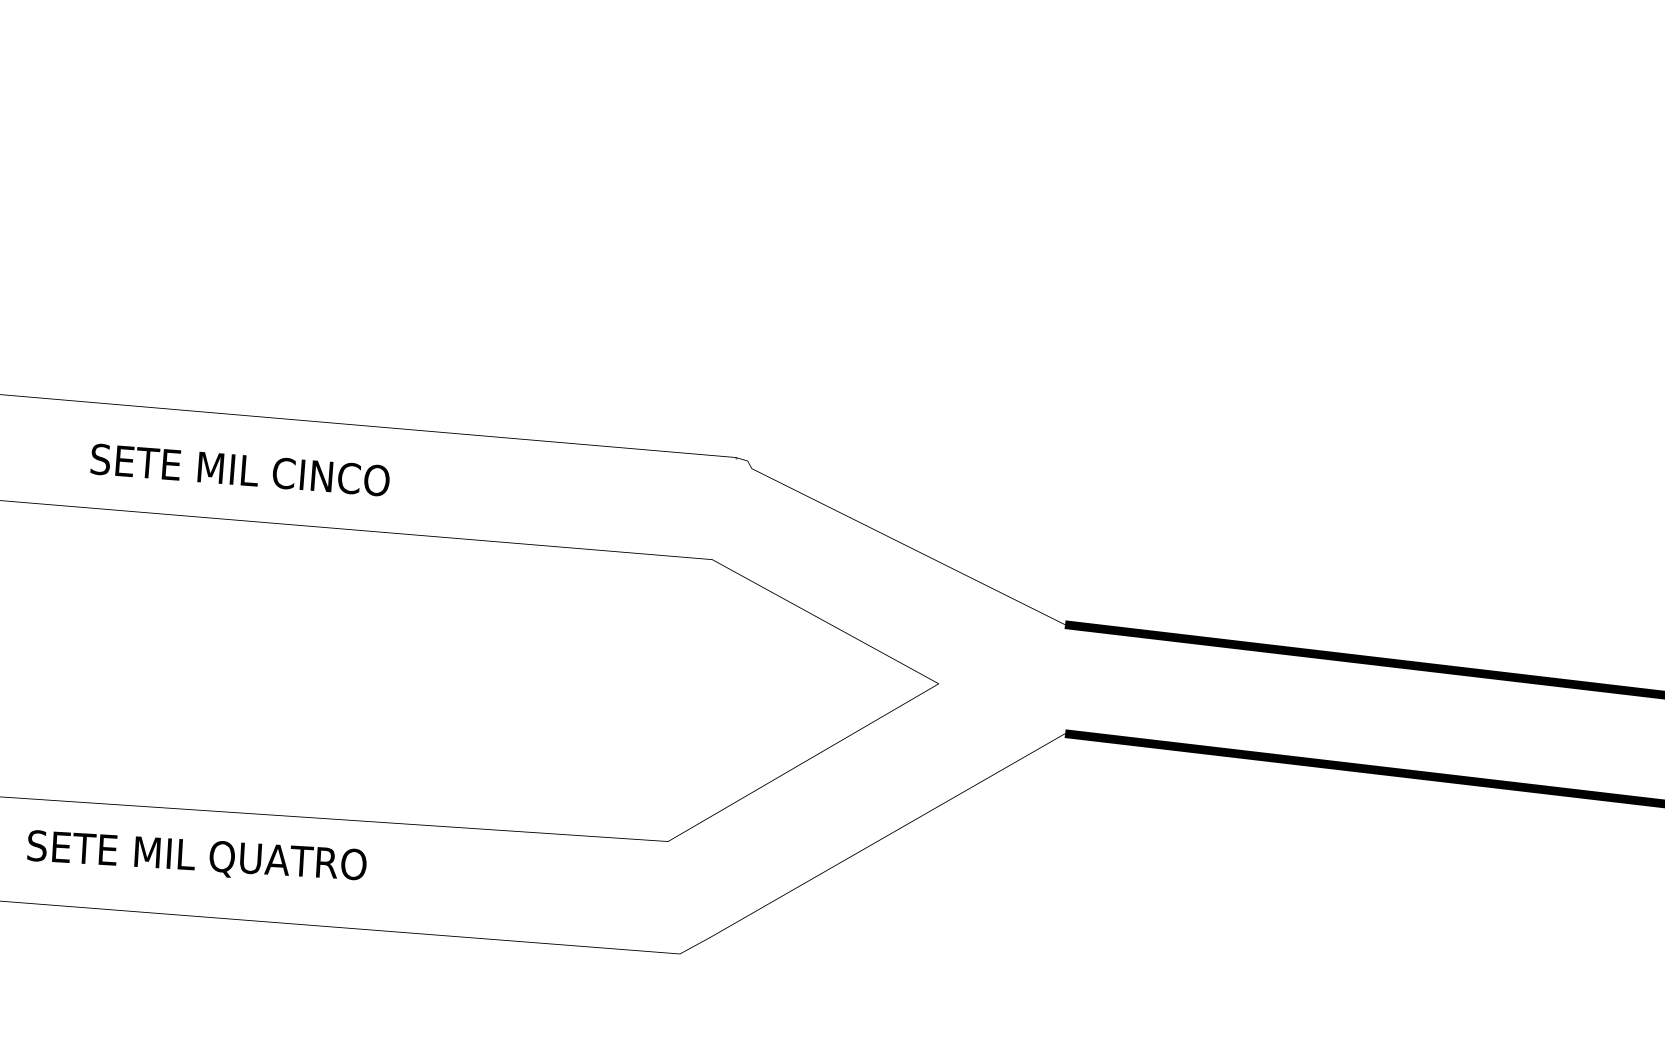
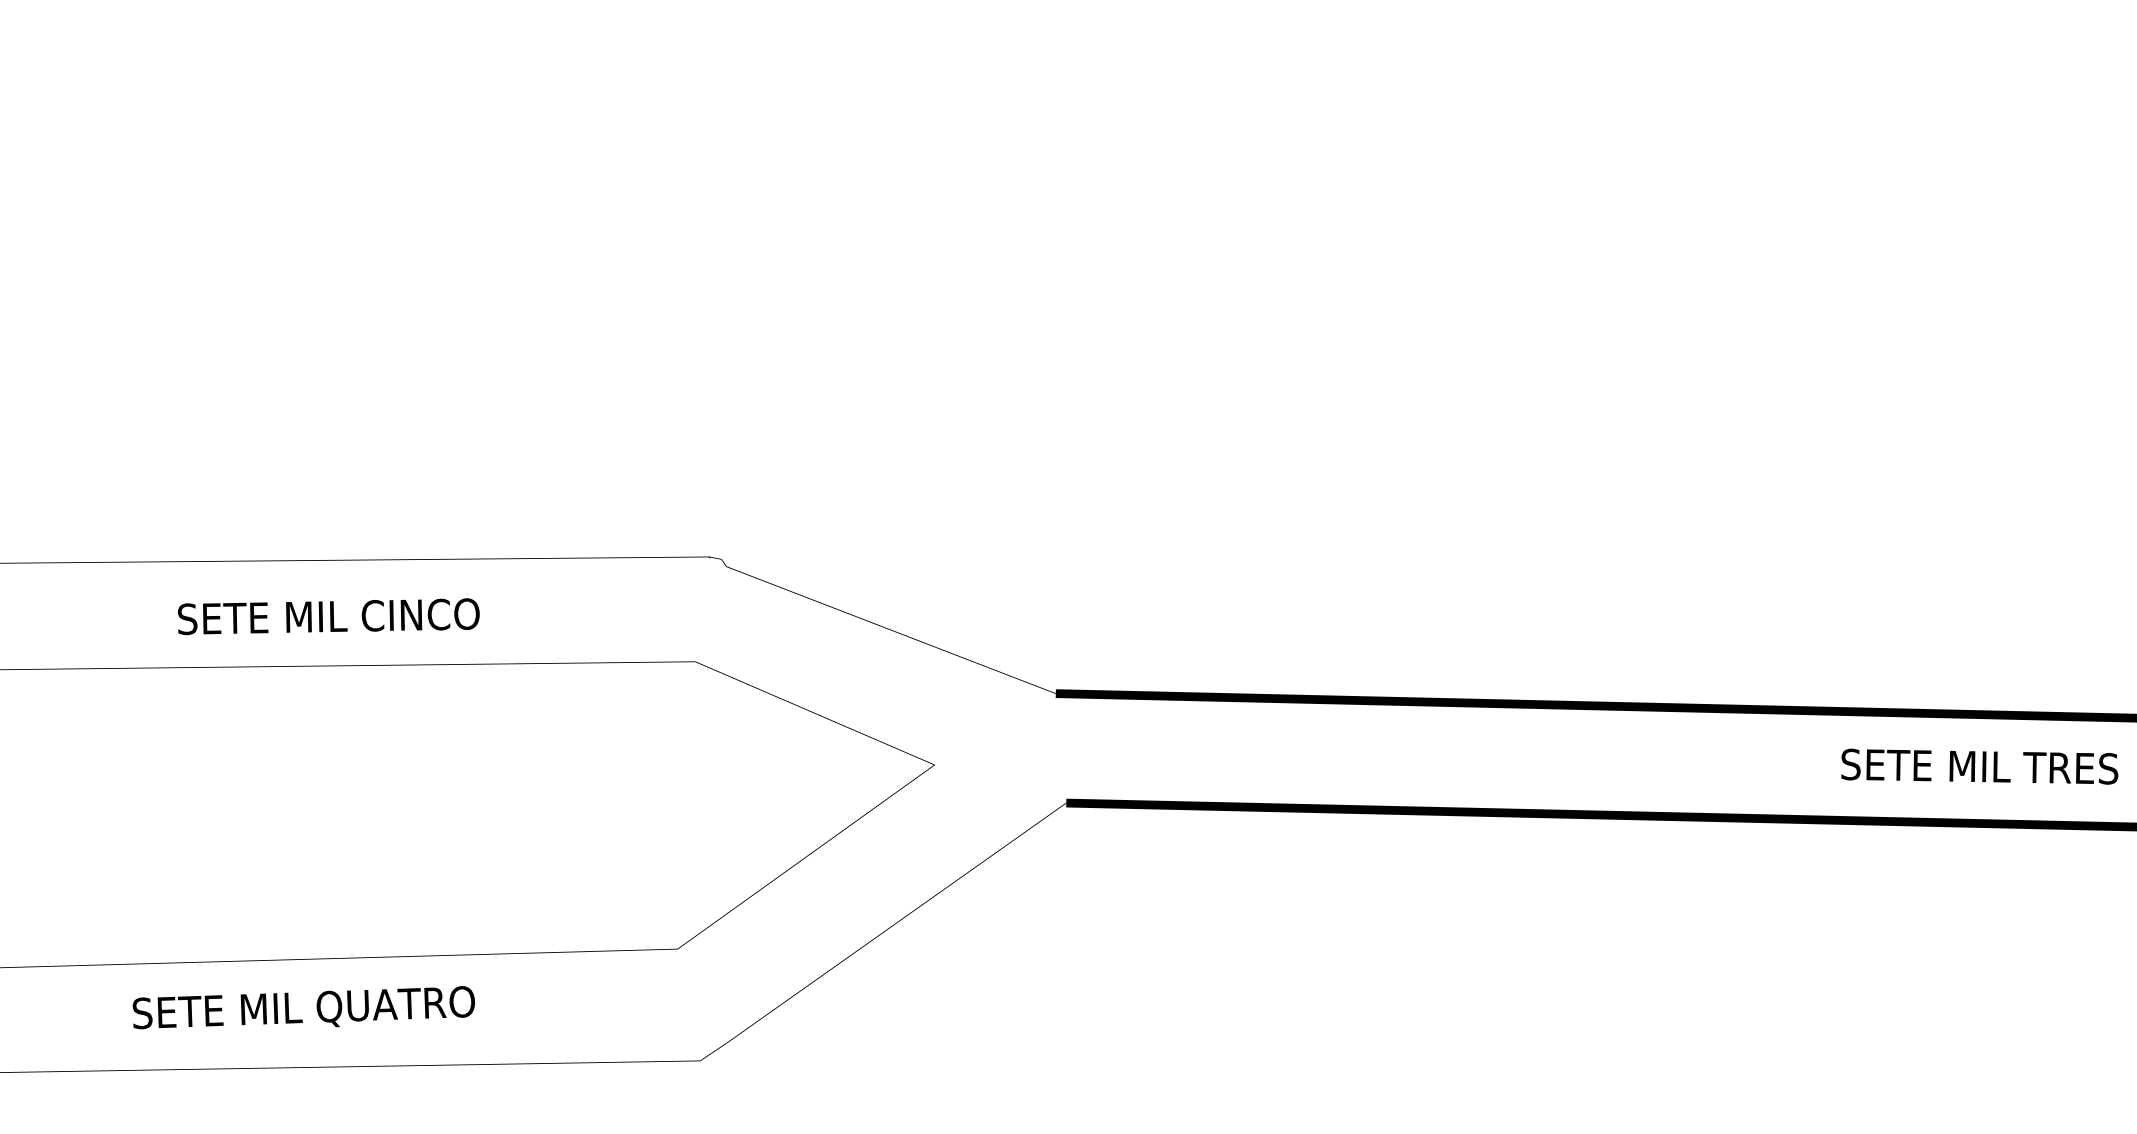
text: (240, 469) -> (328, 616), moved
text: (196, 855) -> (303, 1007), moved

